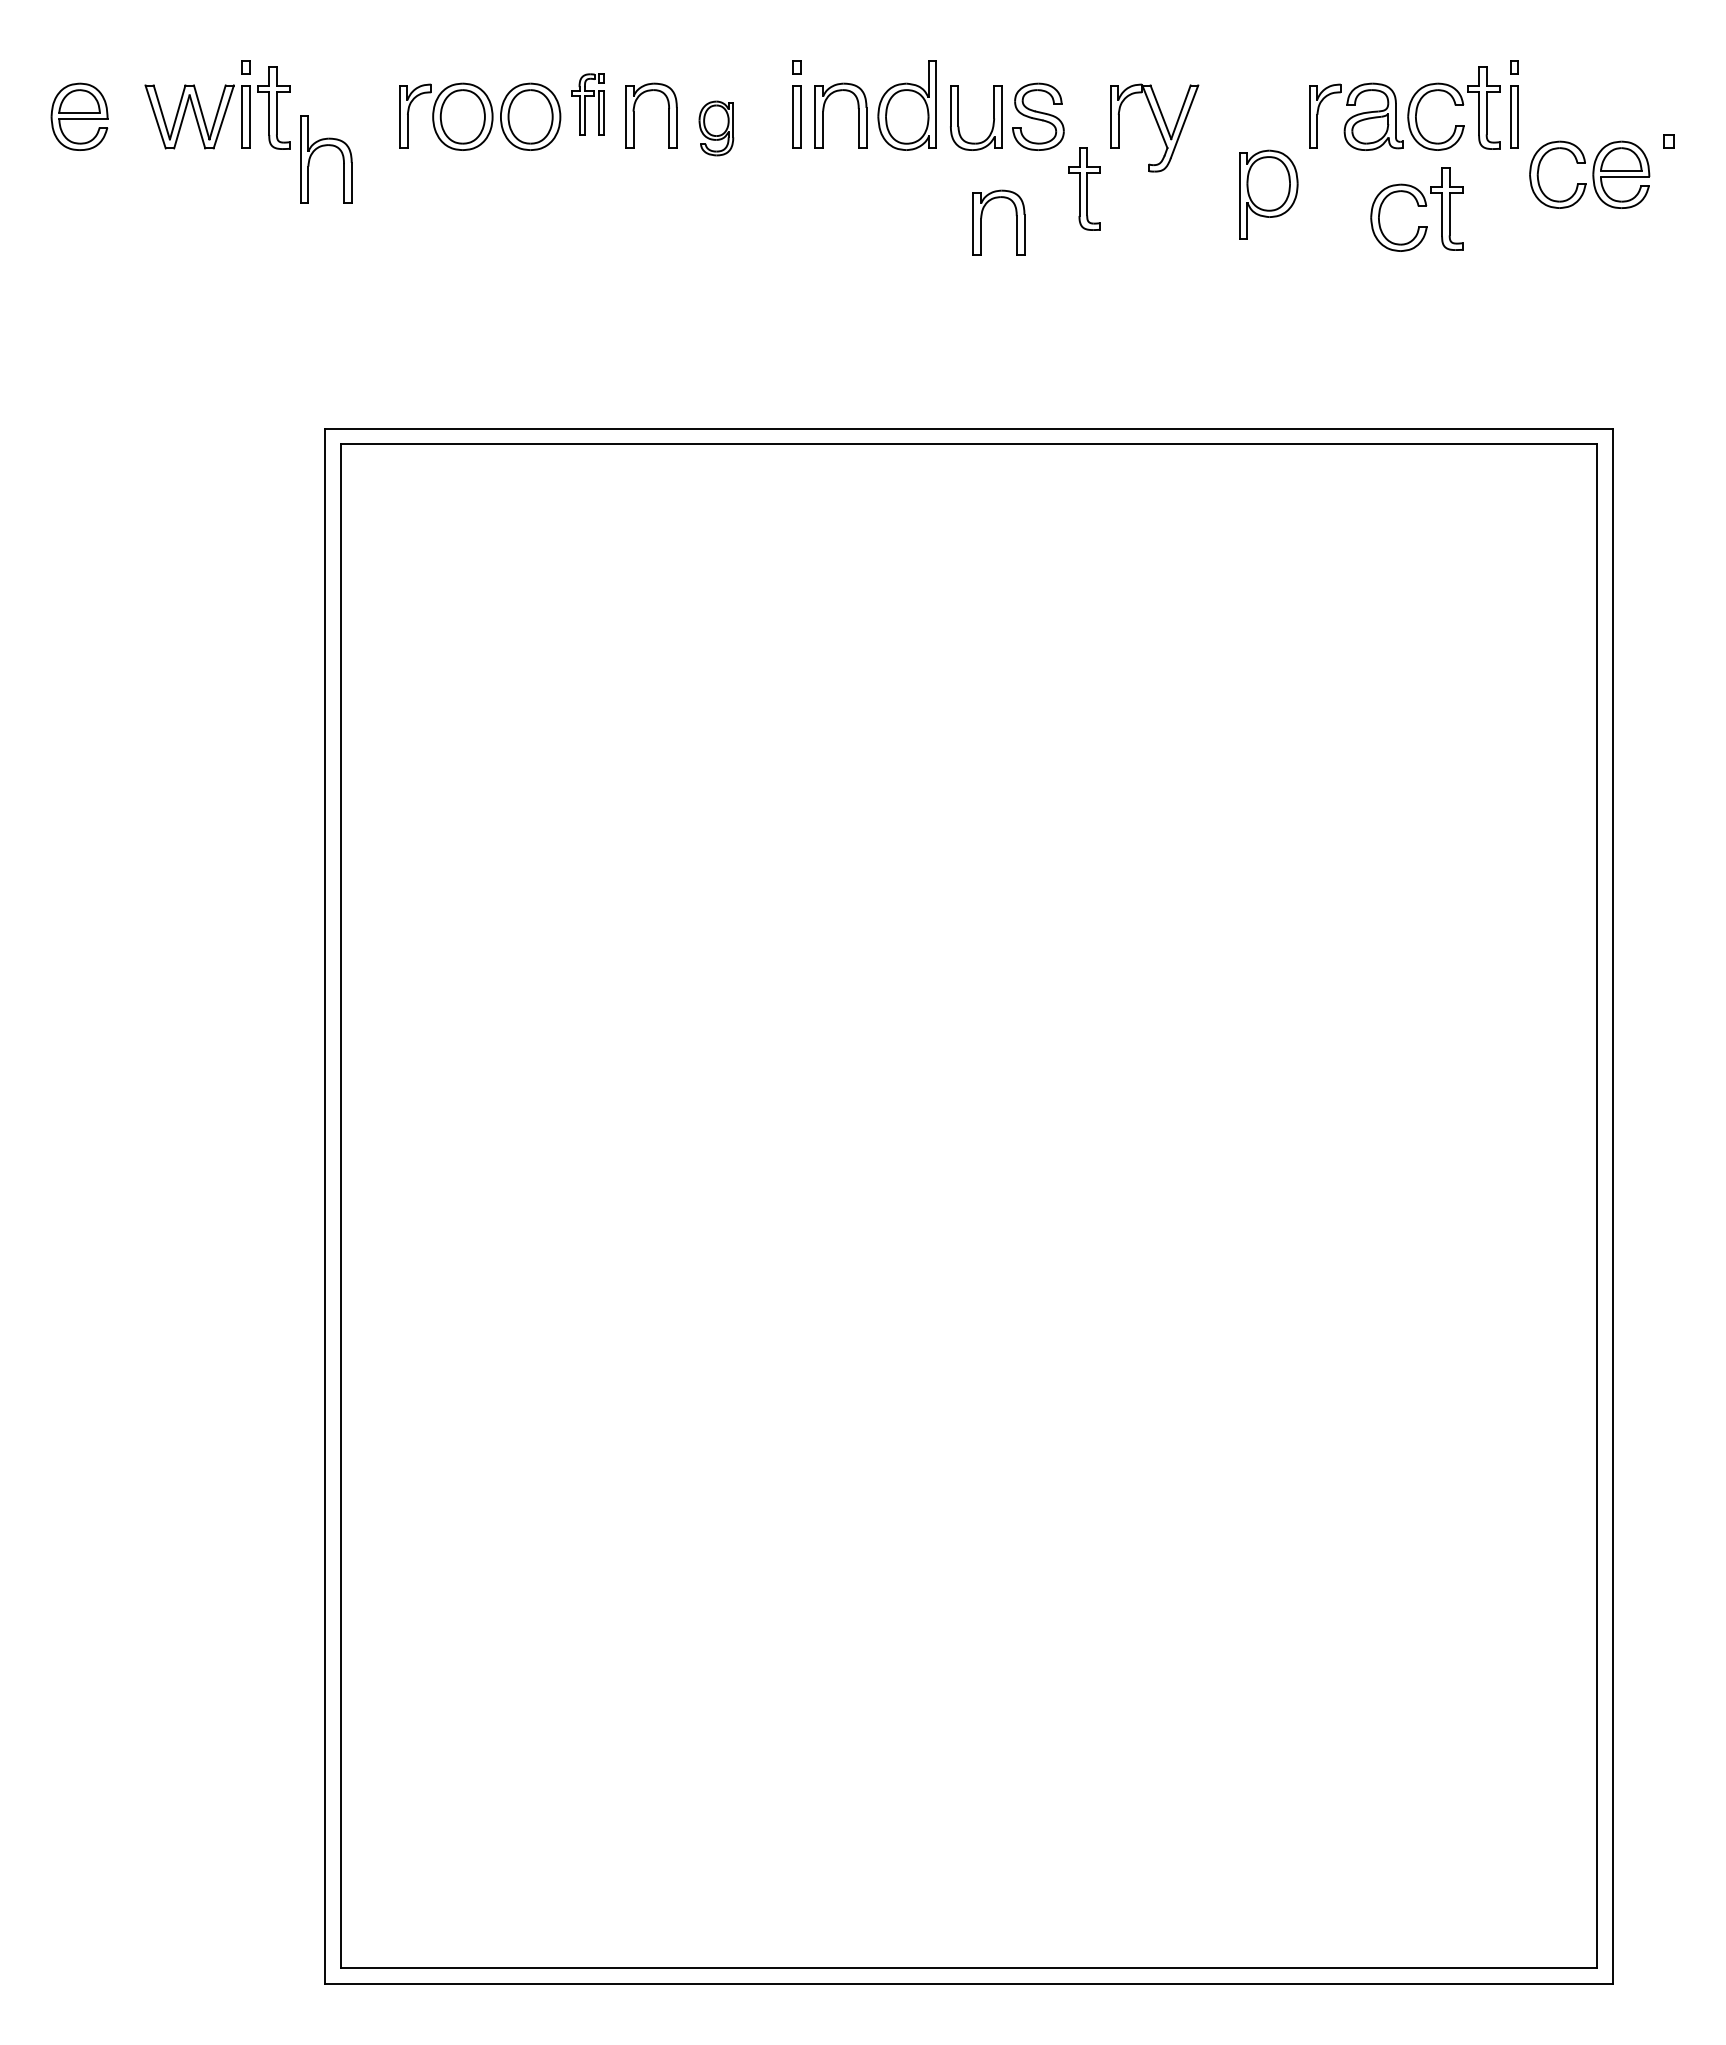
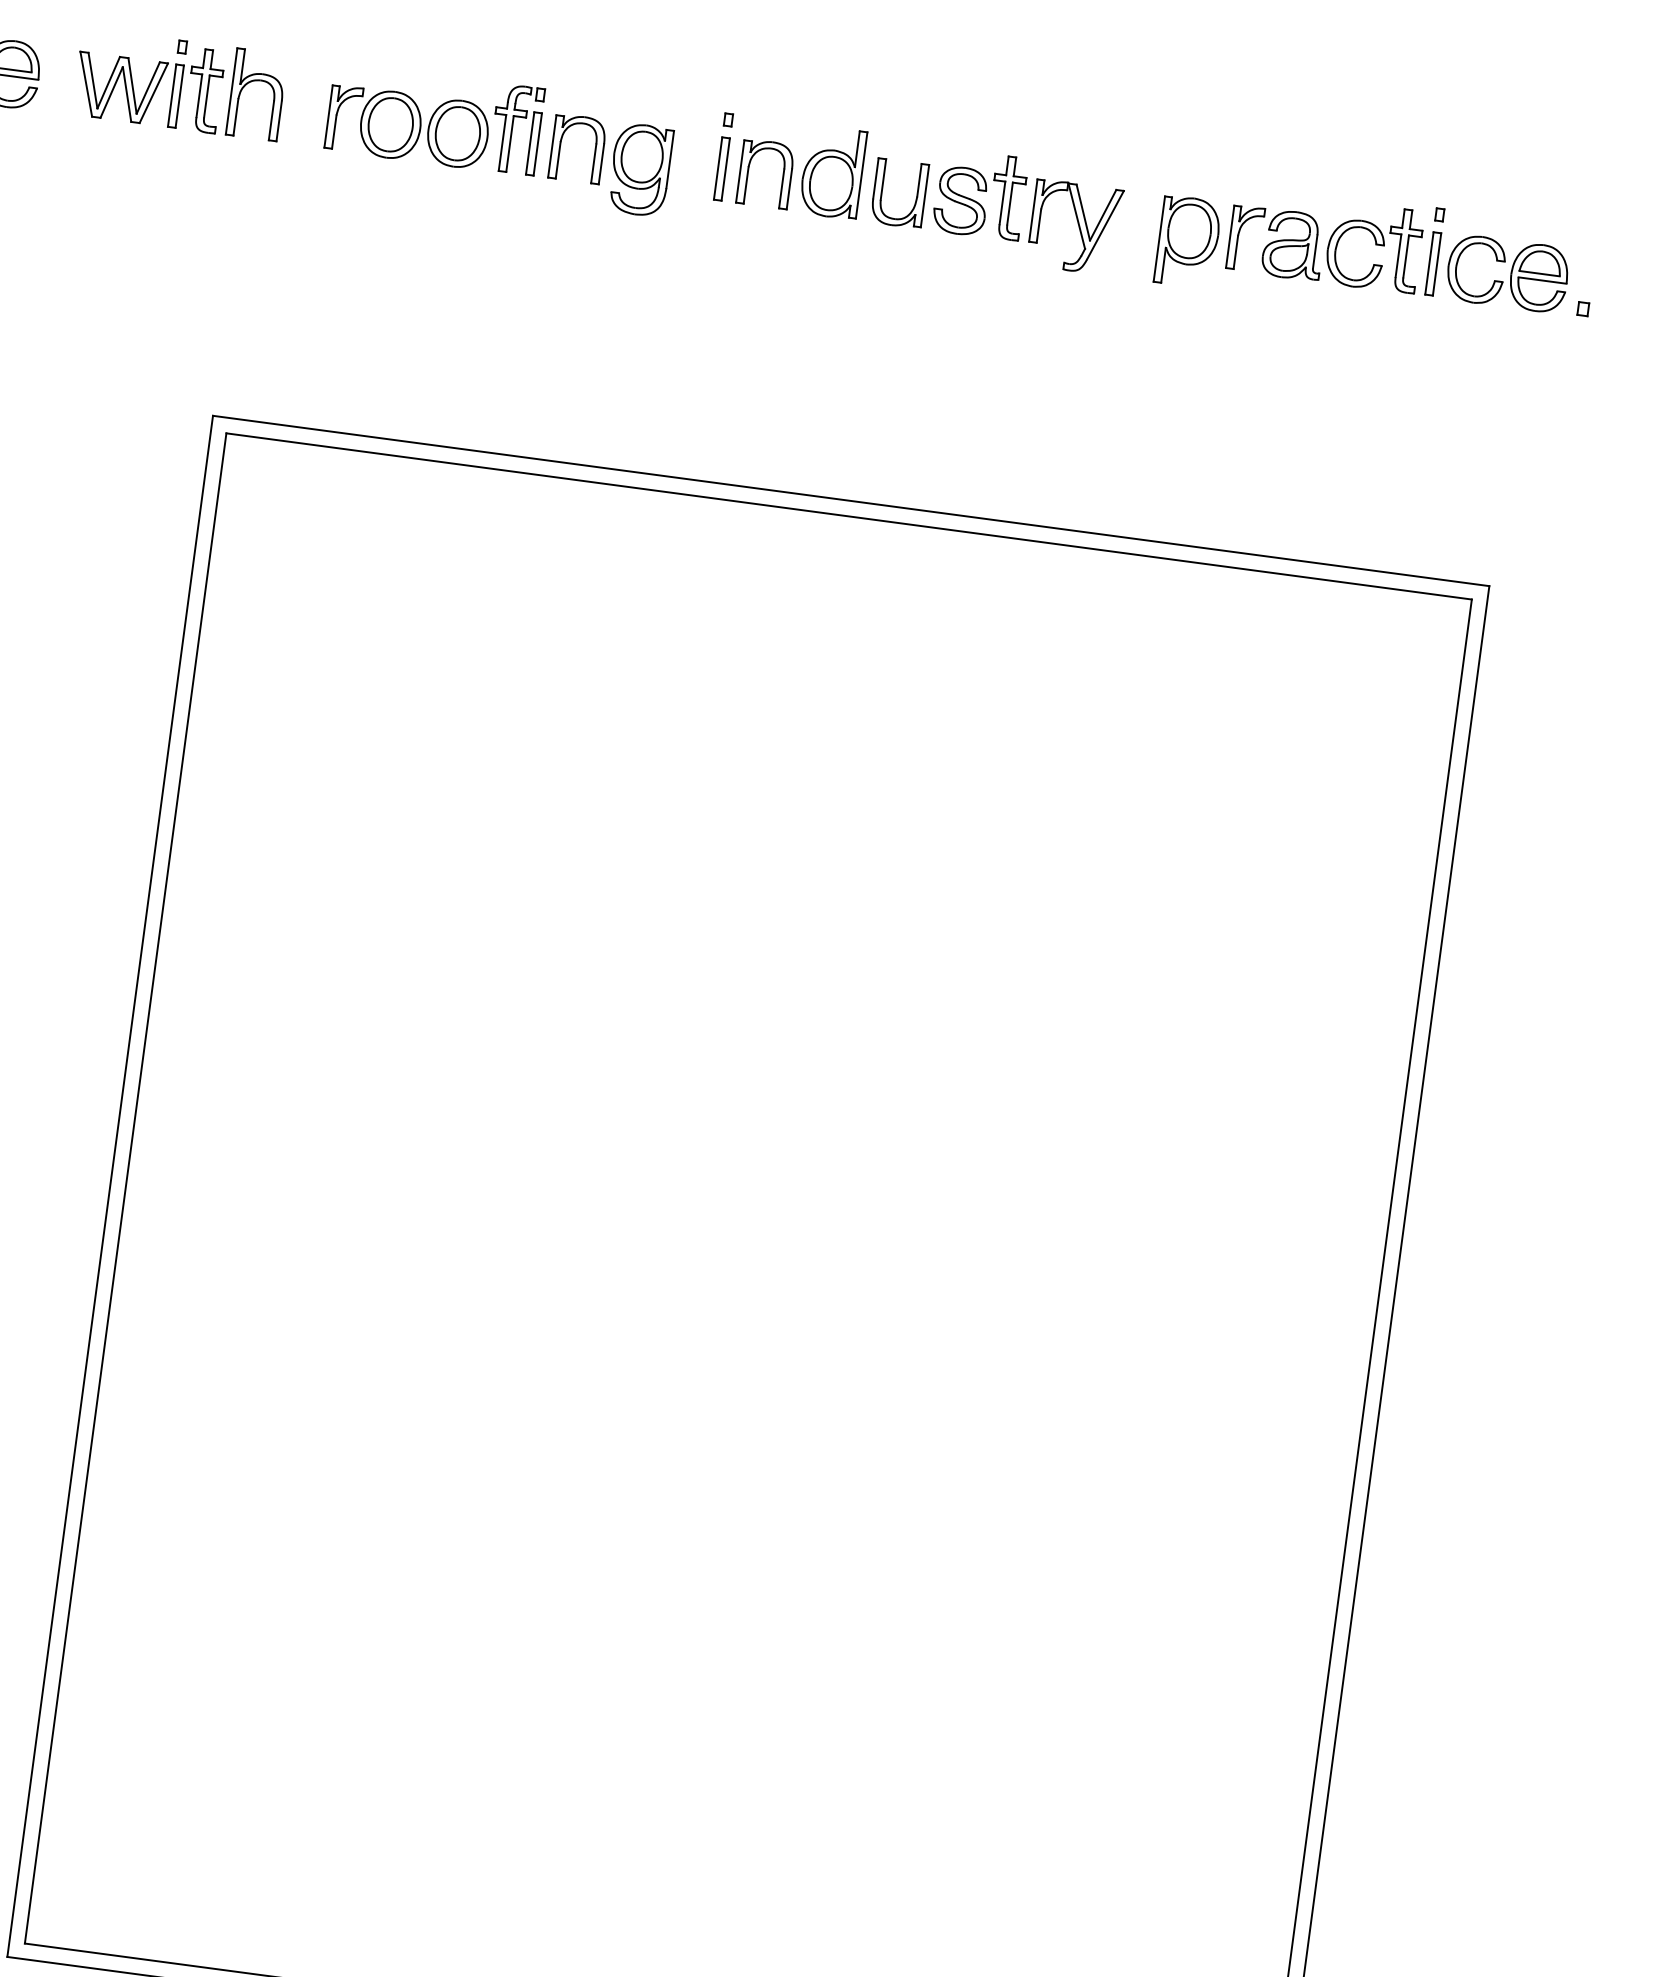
part: (587, 104) -> (515, 129), size x1.43
part: (716, 128) -> (640, 169), size x1.67
part: (326, 146) -> (258, 81), moved
part: (1589, 174) -> (1507, 273), moved
part: (1084, 188) -> (1008, 197), moved
part: (1268, 194) -> (1187, 241), moved
part: (1416, 209) -> (1323, 342), removed
part: (982, 217) -> (892, 293), removed

